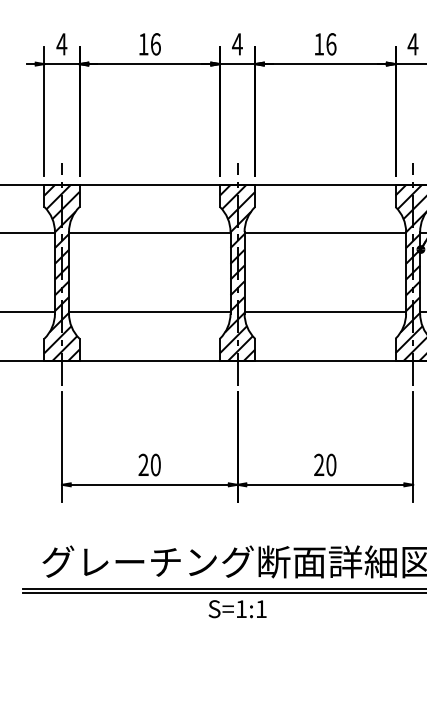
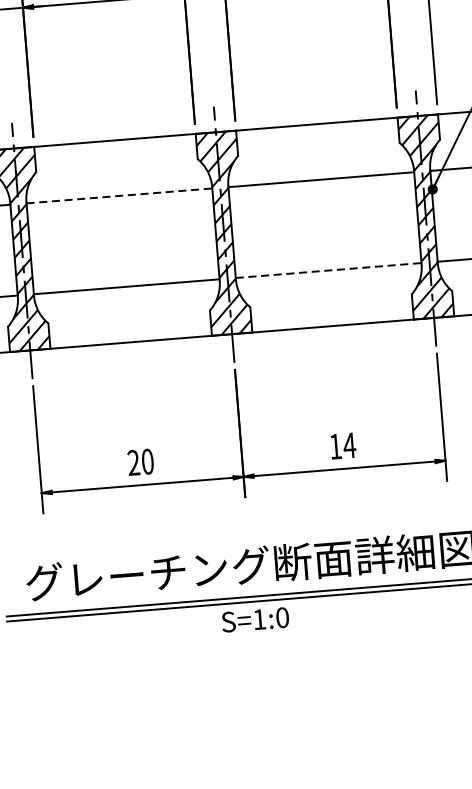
line: (149, 233) -> (119, 196), solid -> dashed
line: (325, 312) -> (328, 270), solid -> dashed
text: (325, 464) -> (342, 445), 20 -> 14
text: (261, 609) -> (282, 618), S=1:1 -> S=1:0

